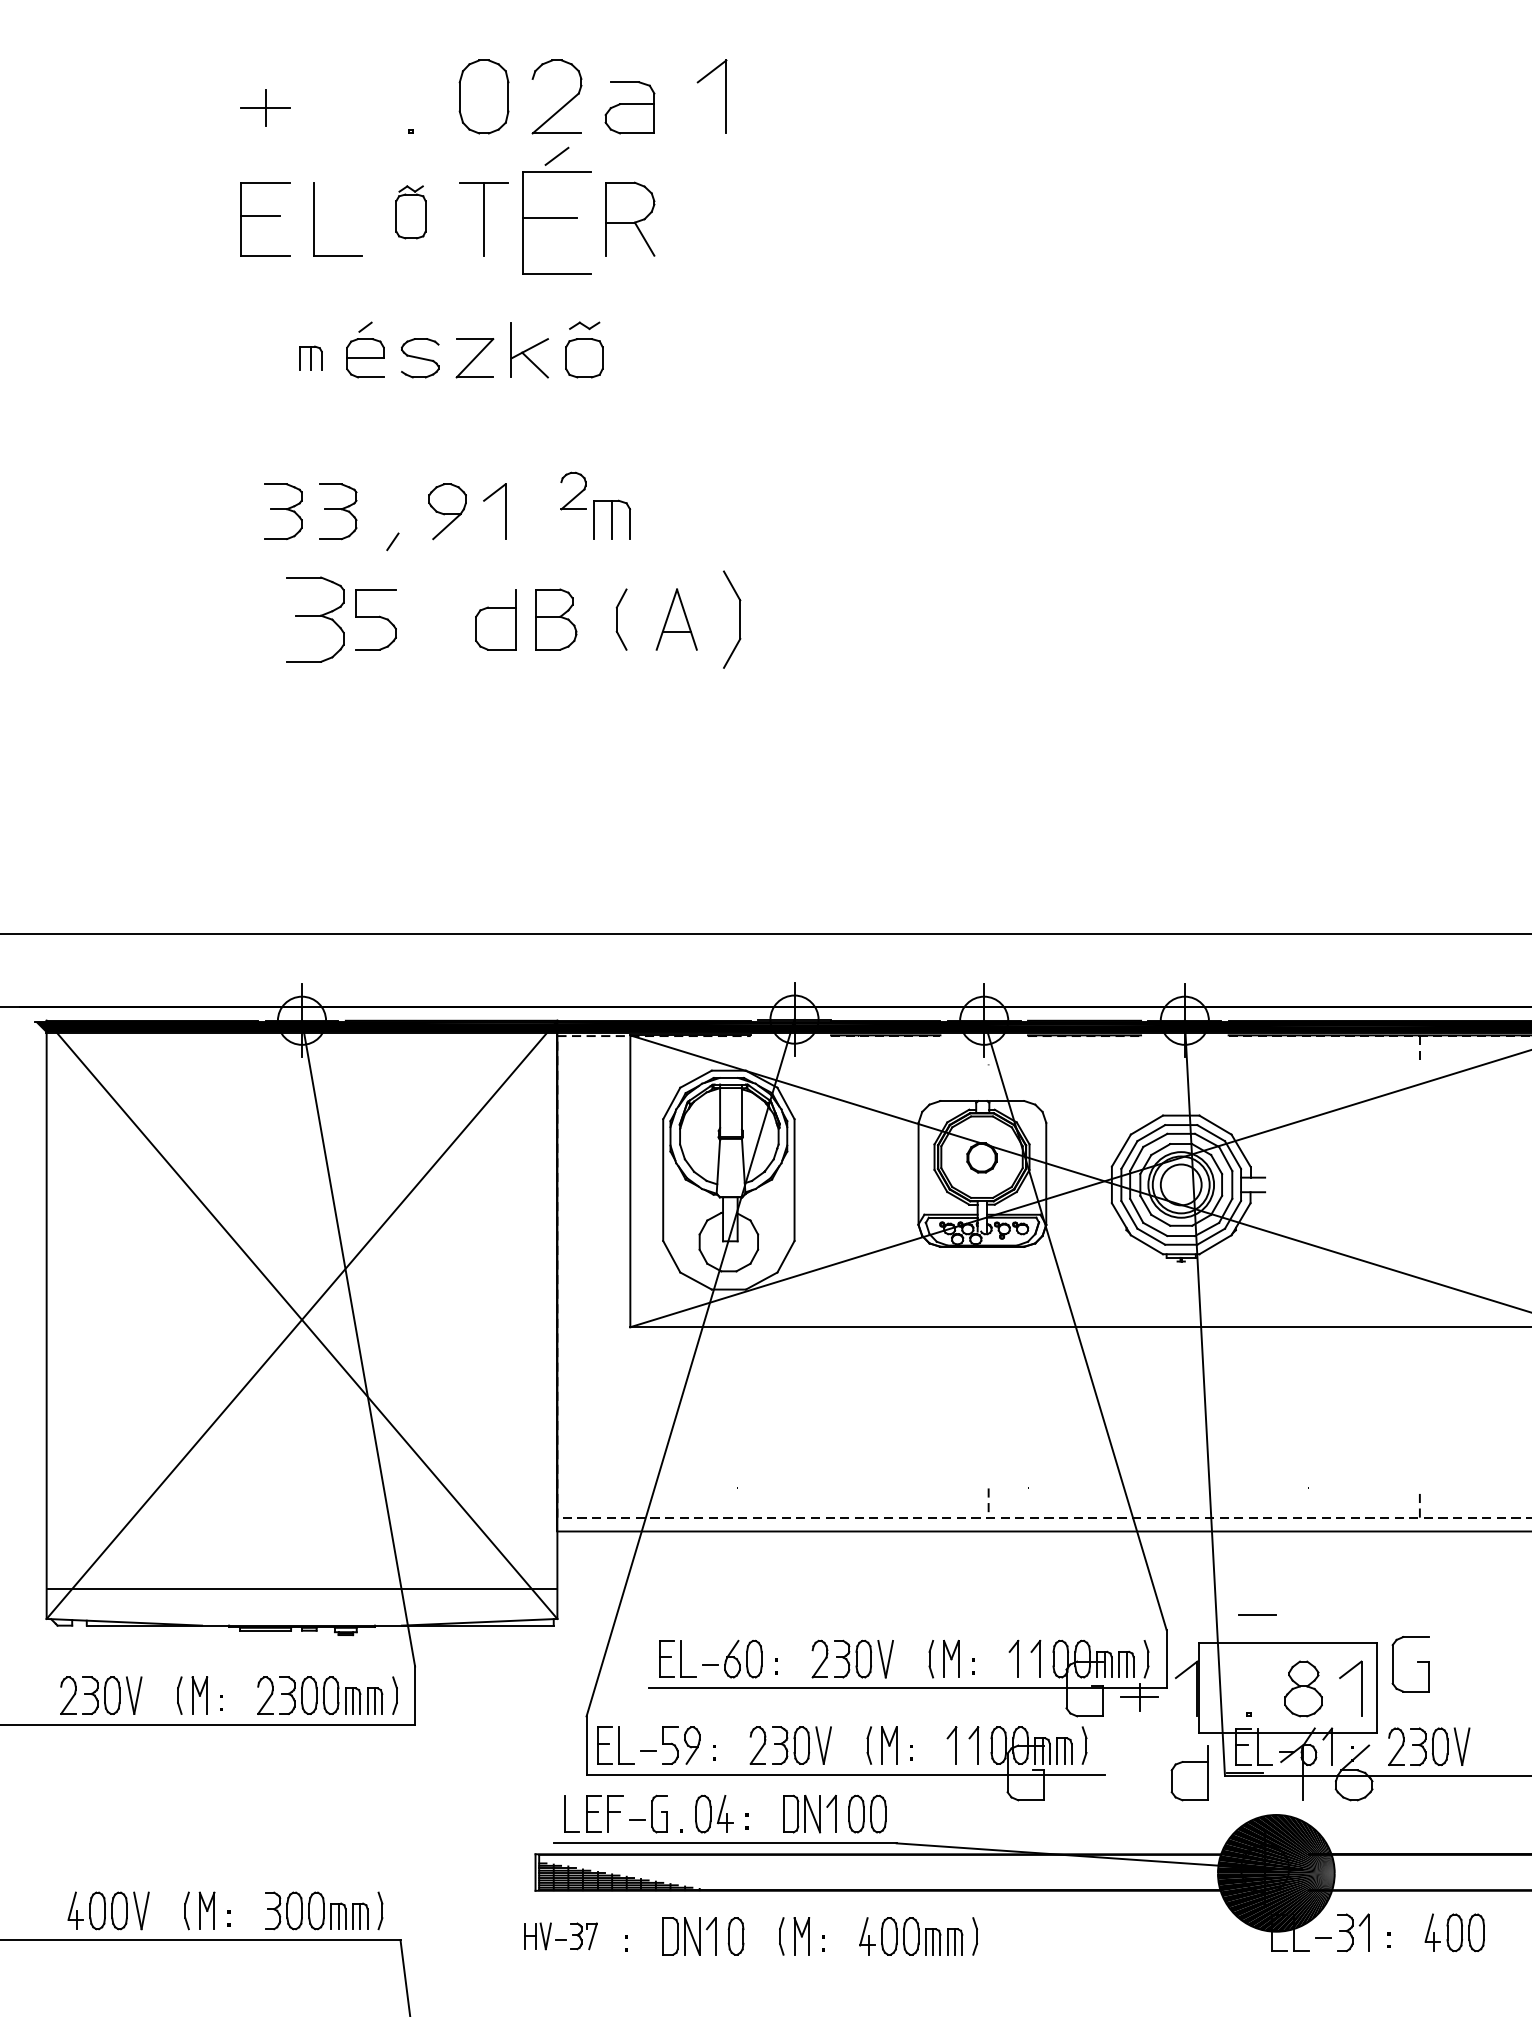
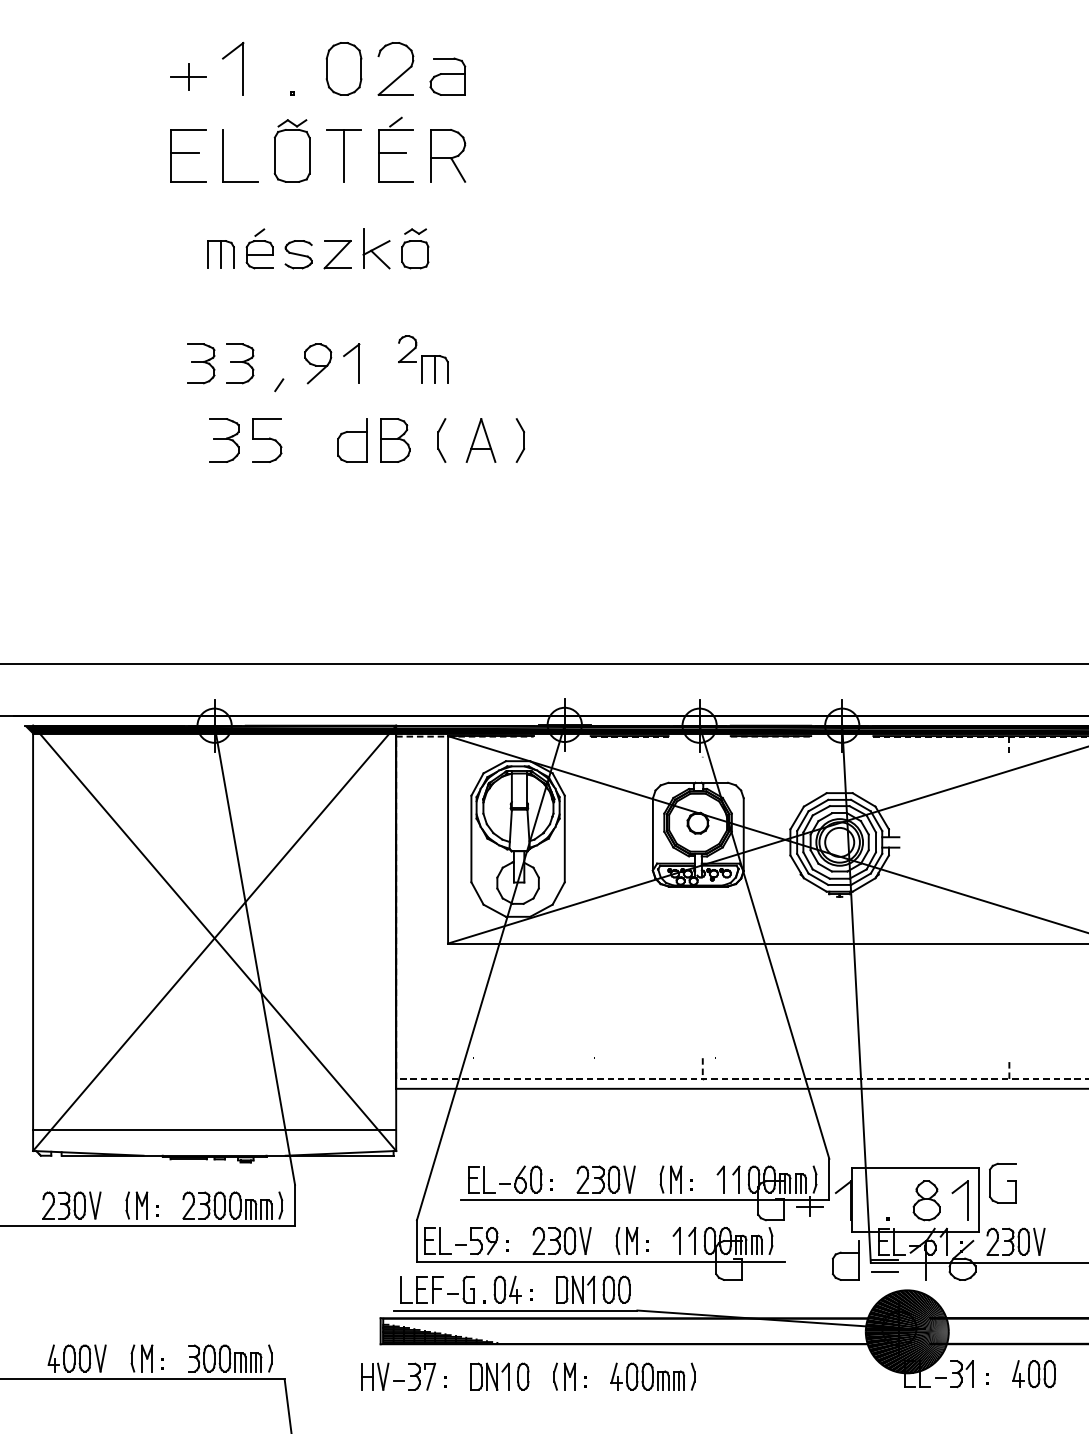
part: (725, 96) -> (242, 68), moved
part: (556, 210) -> (395, 149), size x0.71
part: (410, 211) -> (291, 150), size x1.67
part: (310, 357) -> (220, 254), size x1.67
part: (315, 619) -> (224, 440), size x0.71
part: (732, 619) -> (520, 440), size x0.62
line: (1256, 1614) -> (884, 1271), moved
part: (560, 1936) -> (398, 1376), size x1.43

